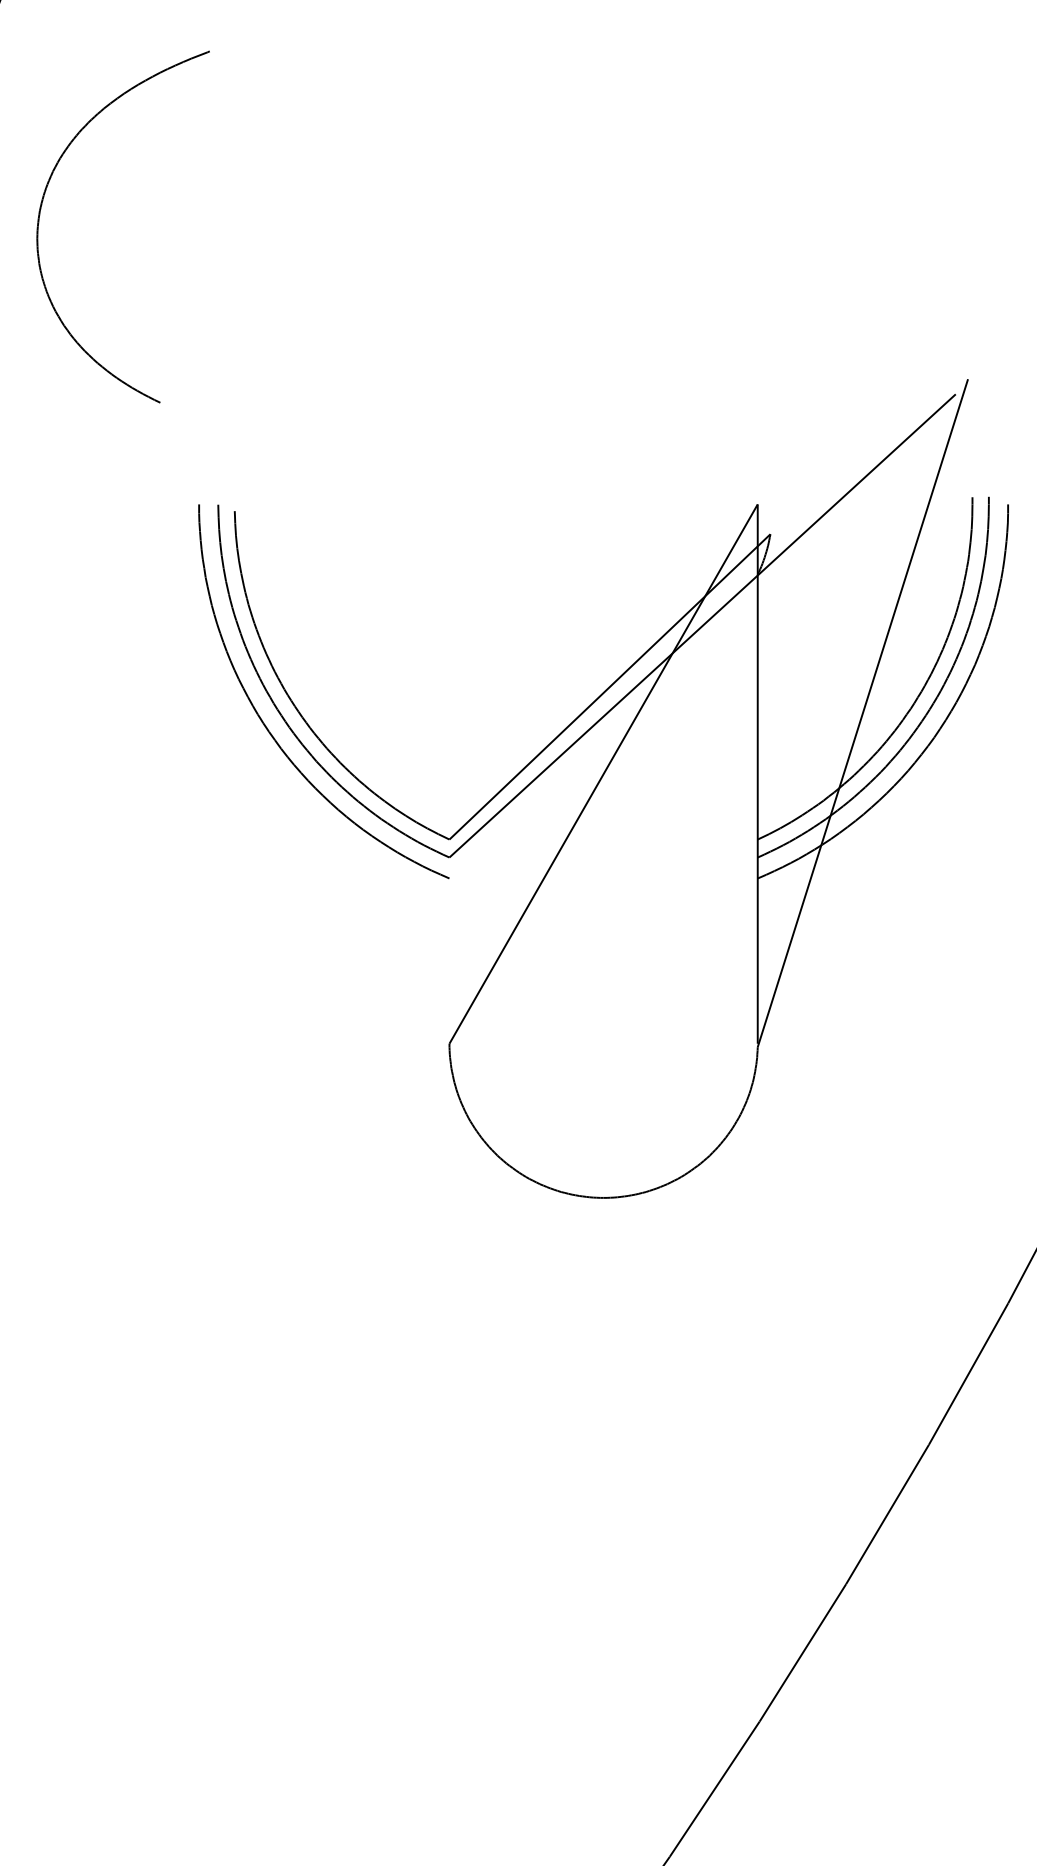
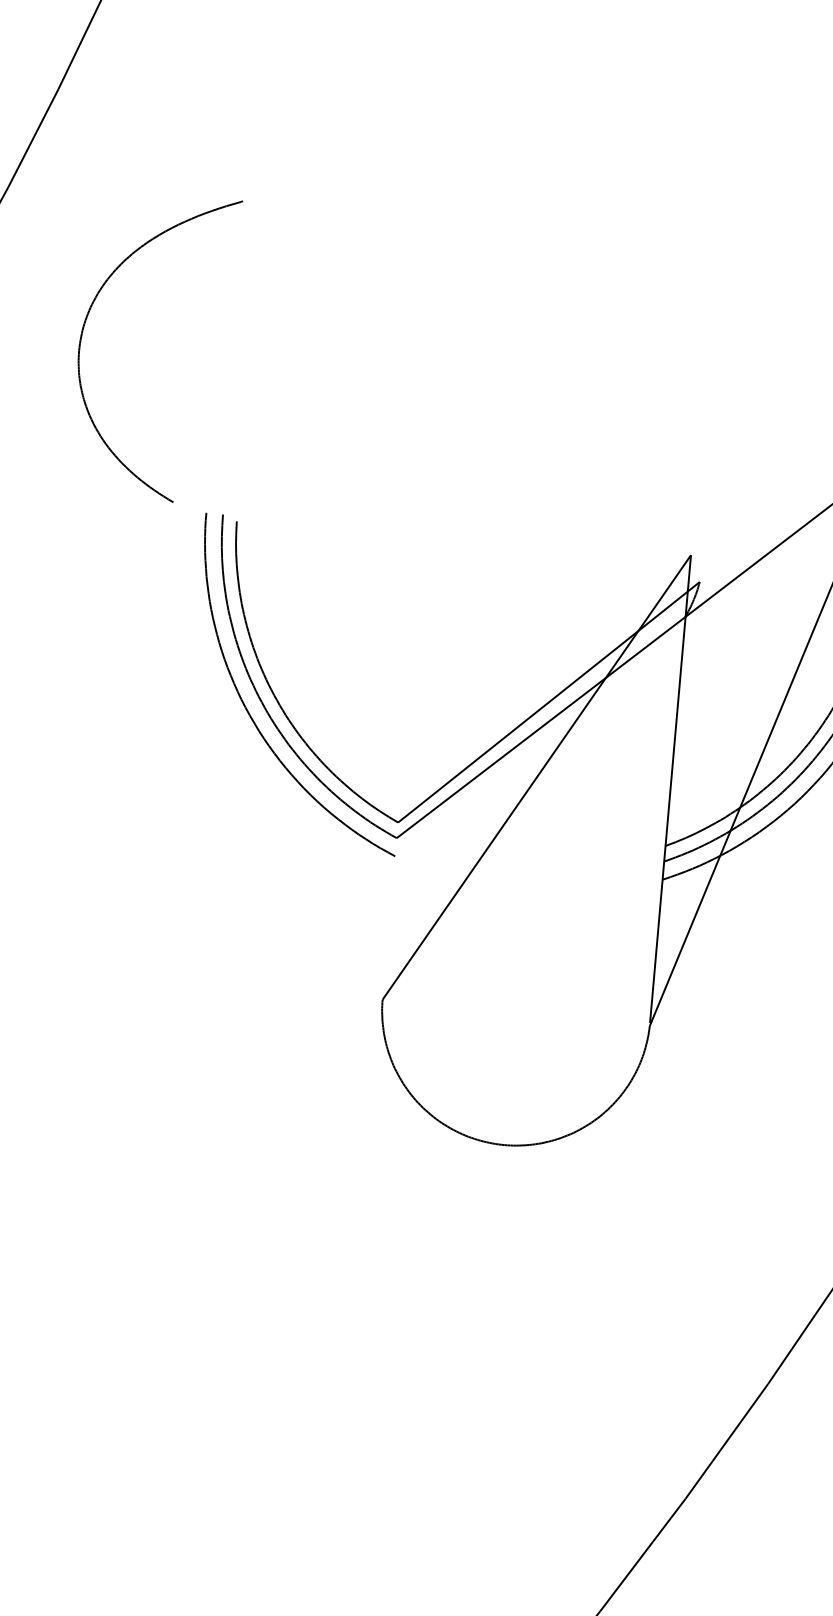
part: (42, 205) -> (86, 322), moved

